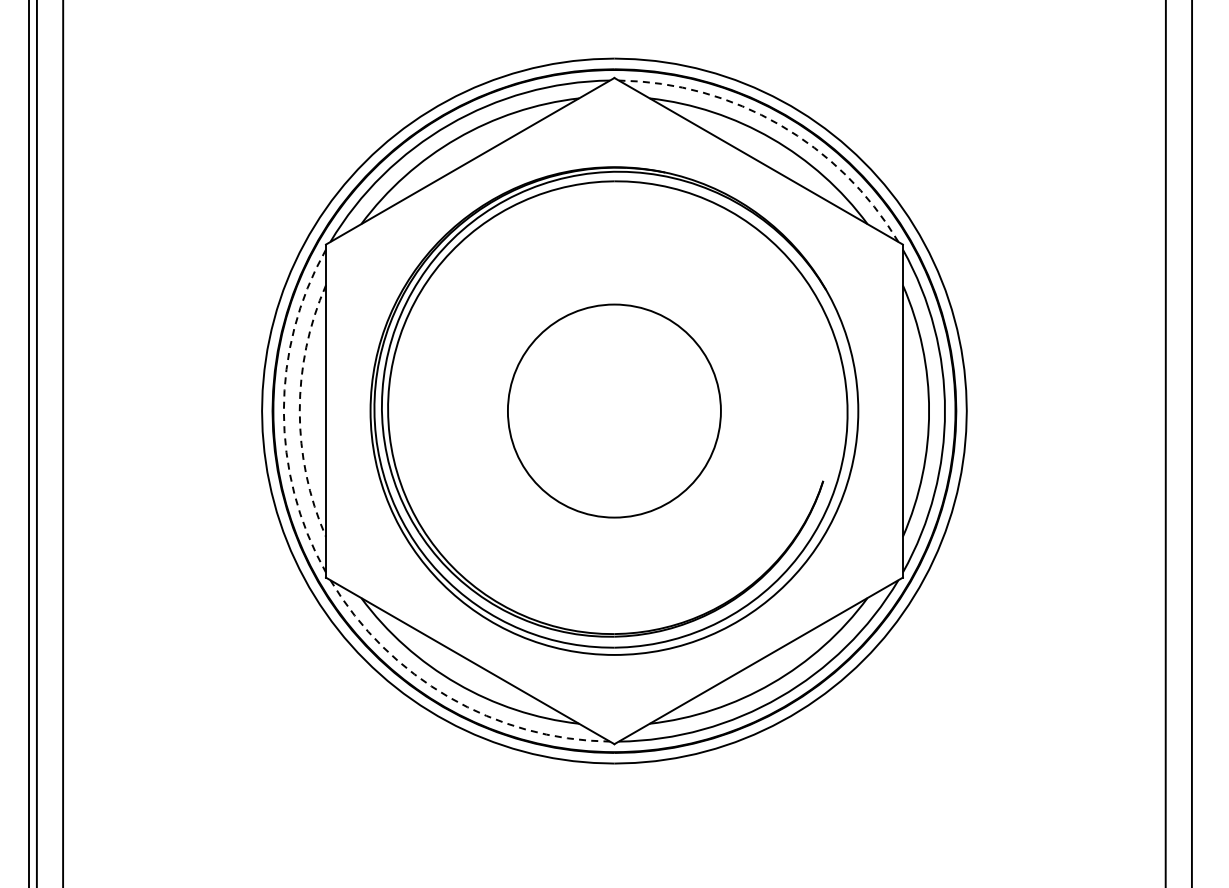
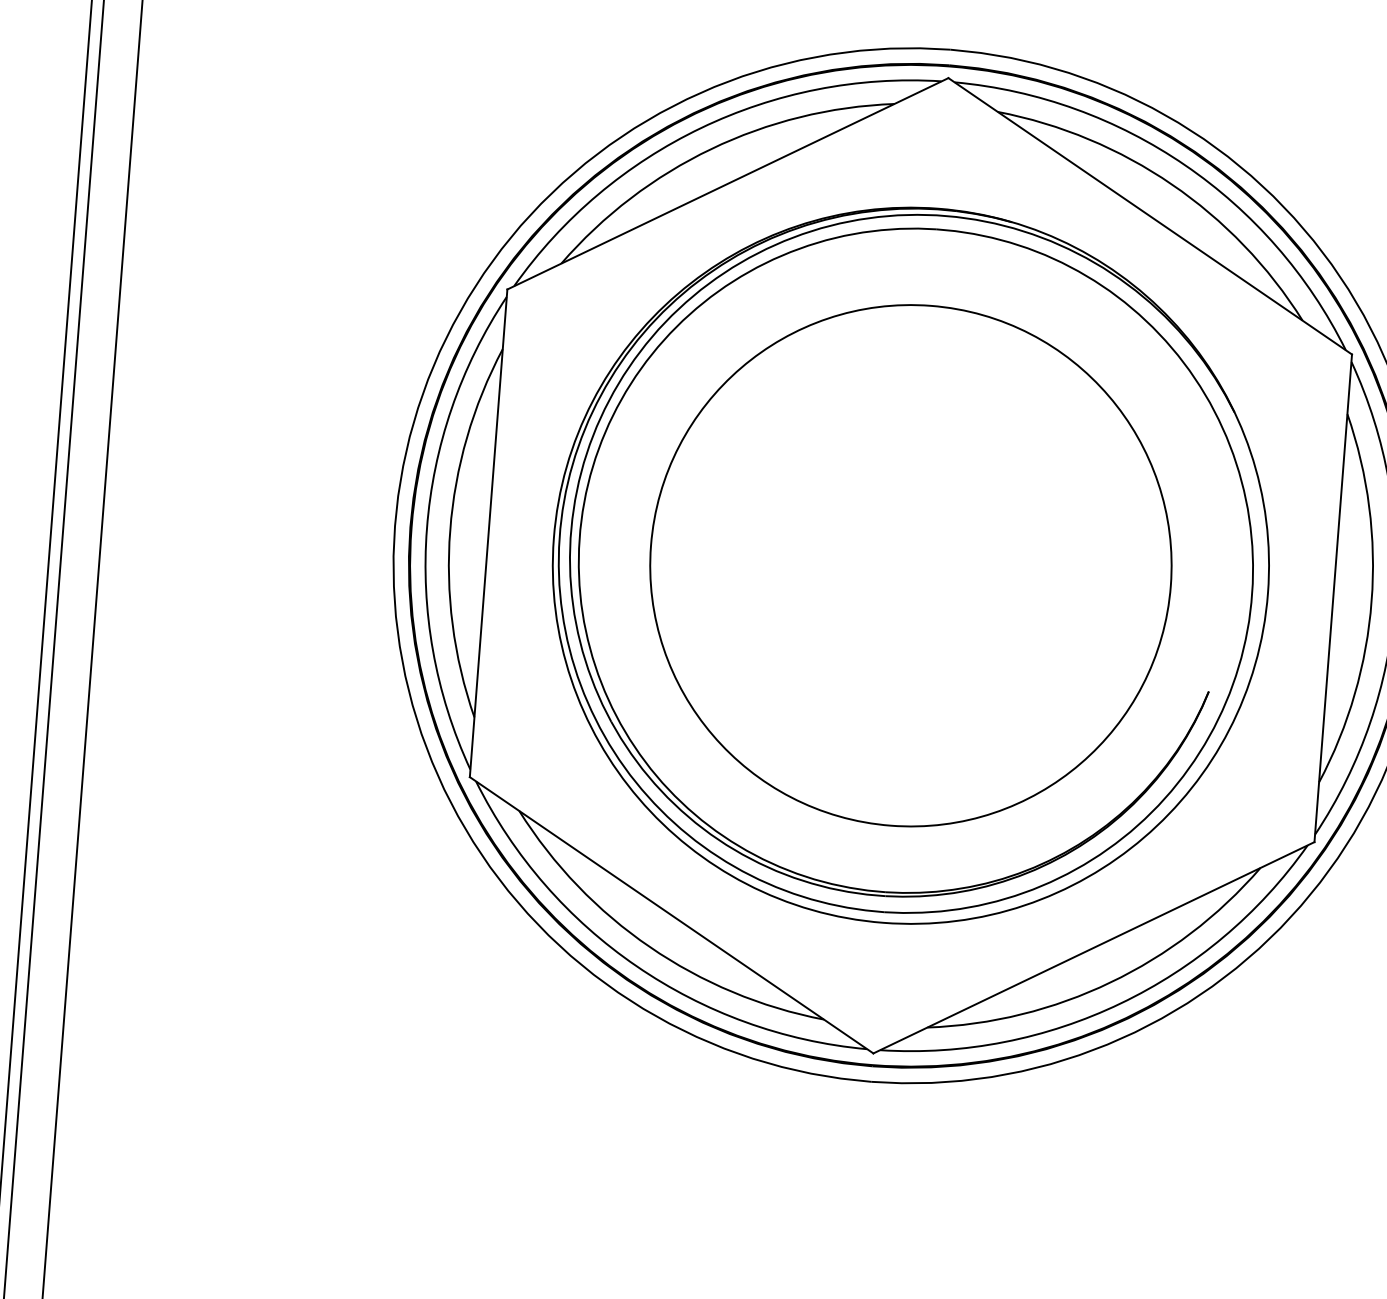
arc: (779, 124) -> (1184, 164), dashed -> solid
circle: (613, 410) -> (909, 564), size x1.67
arc: (283, 411) -> (426, 529), dashed -> solid
arc: (299, 411) -> (449, 530), dashed -> solid
arc: (449, 697) -> (637, 966), dashed -> solid

